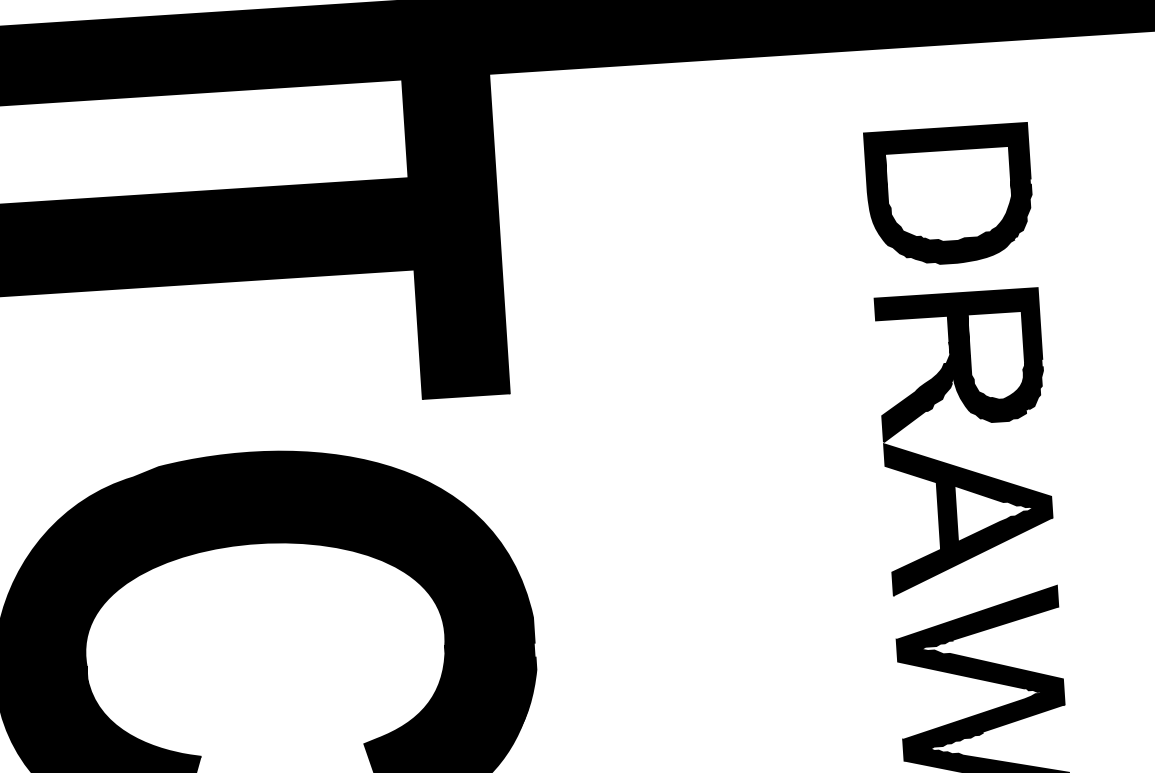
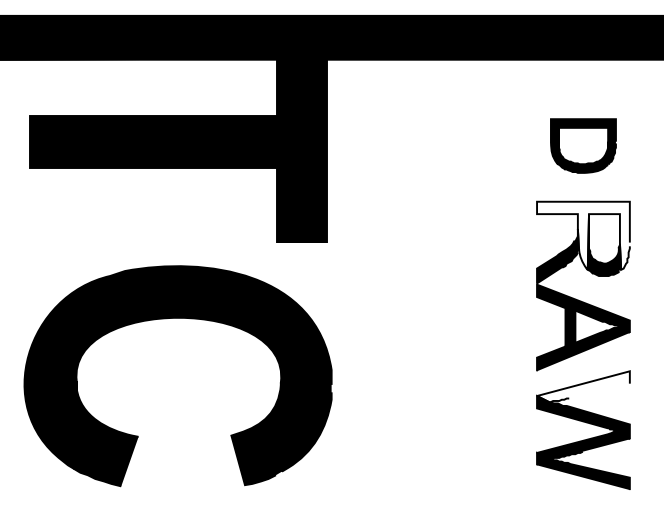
part: (949, 194) -> (583, 145), size x0.7
fill: (960, 352) -> (583, 235), removed
fill: (977, 617) -> (583, 386), removed

